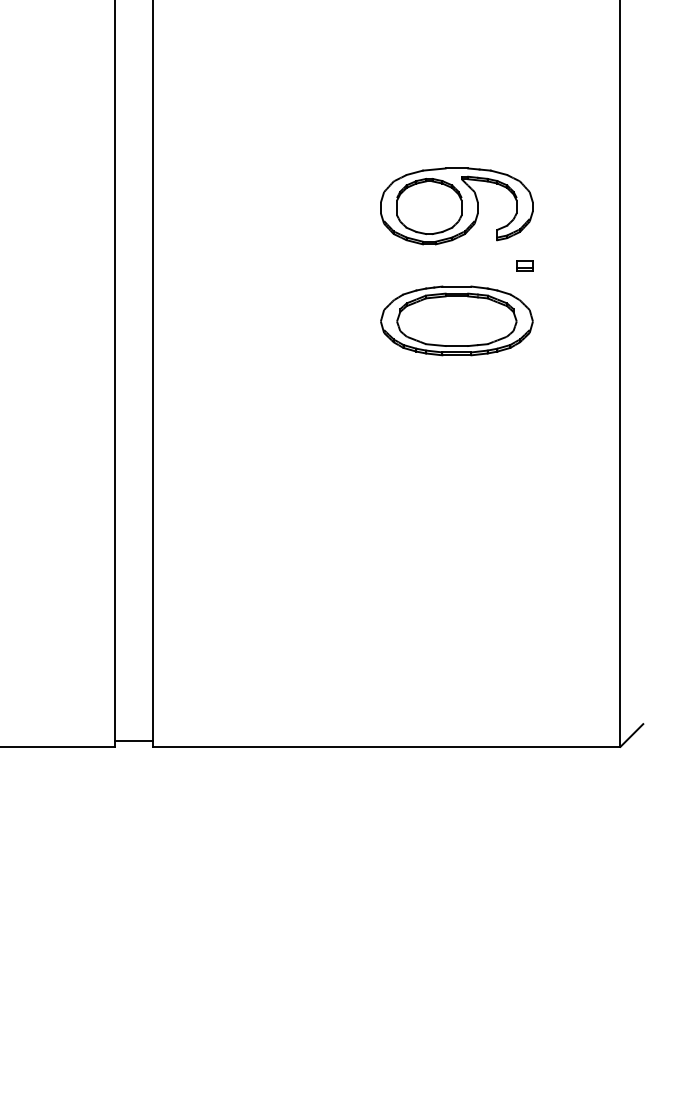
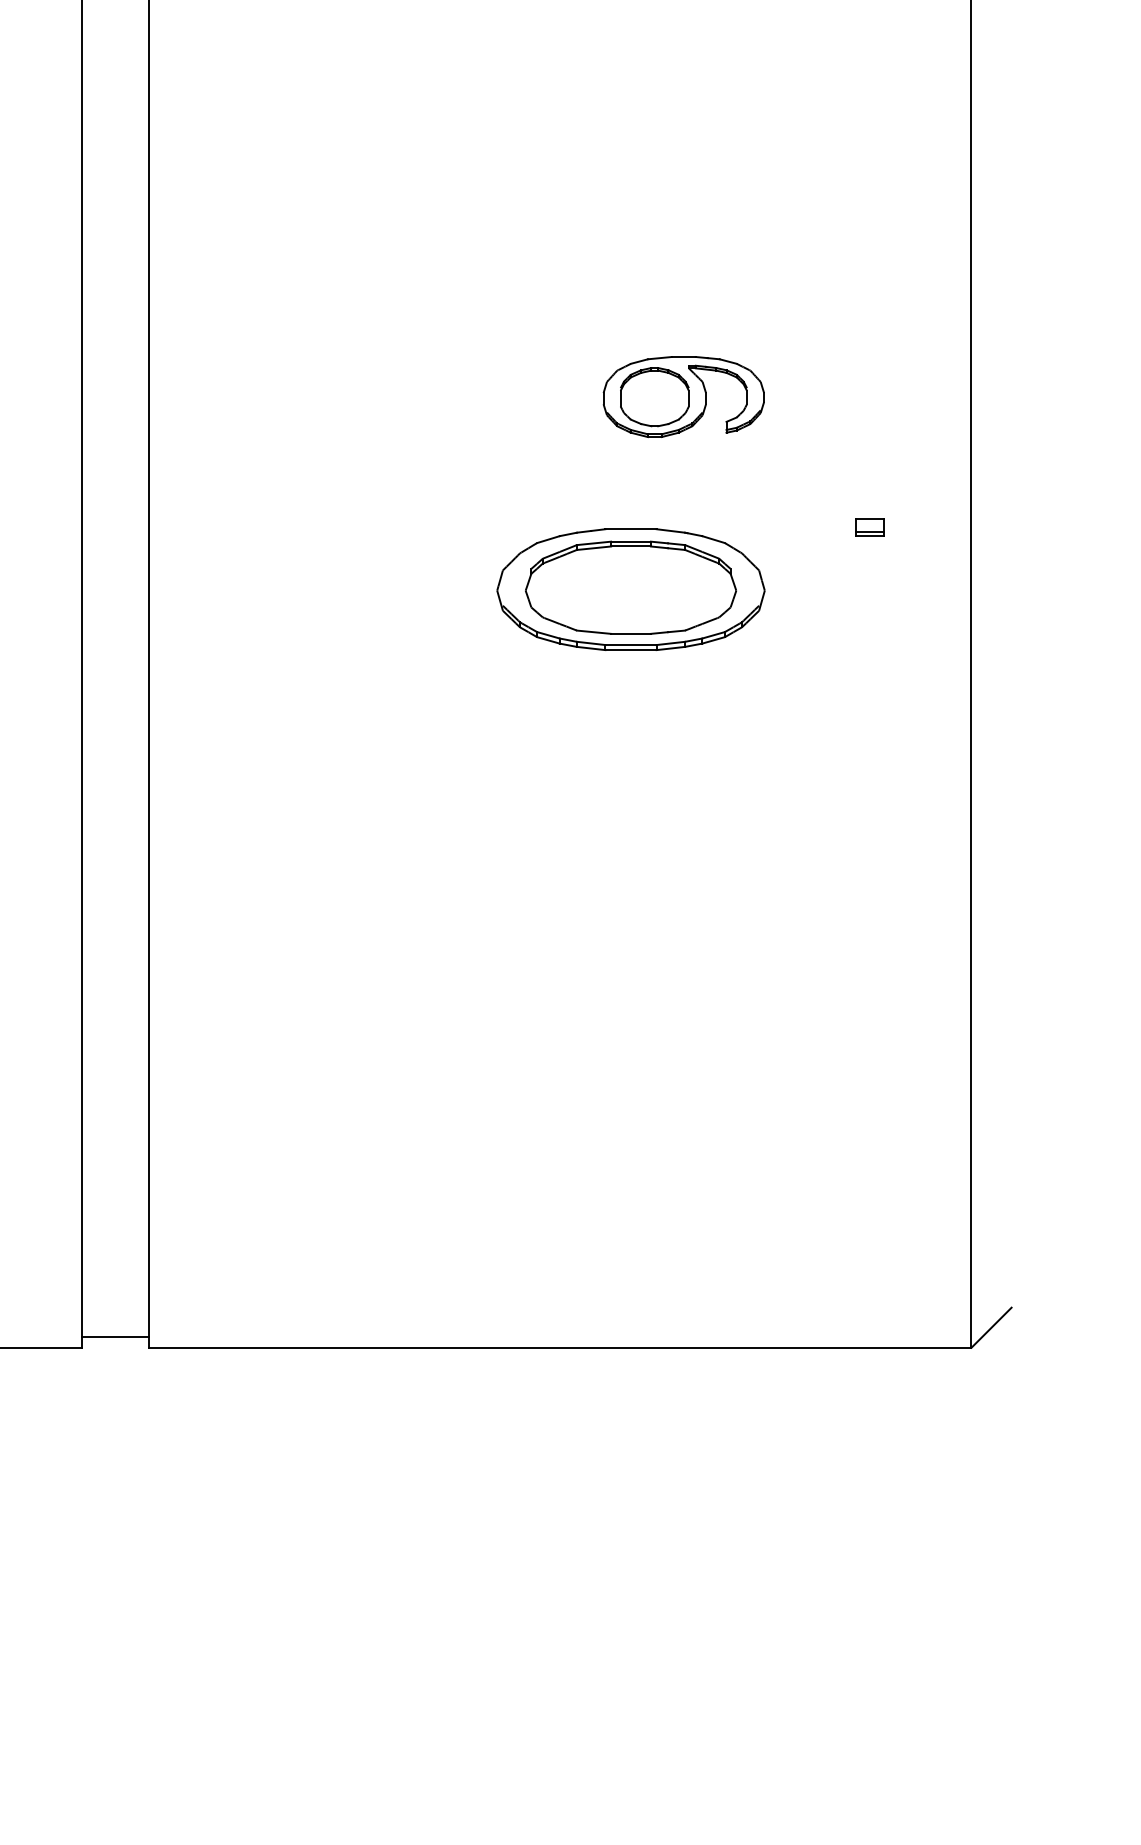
part: (456, 206) -> (683, 397), size x0.6
part: (524, 265) -> (869, 527), moved
part: (456, 320) -> (630, 588), moved

